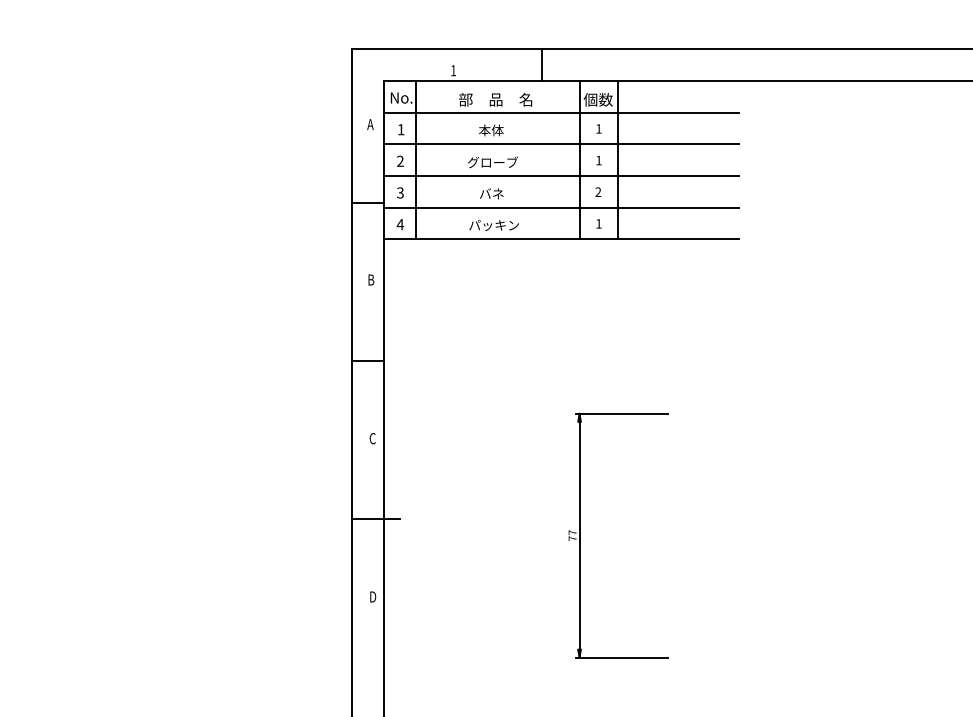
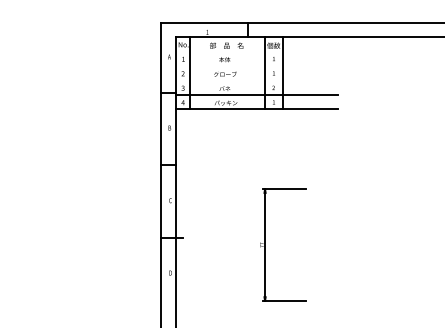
line: (560, 112) -> (256, 51), removed
line: (560, 145) -> (256, 66), removed
line: (560, 175) -> (256, 80), removed

